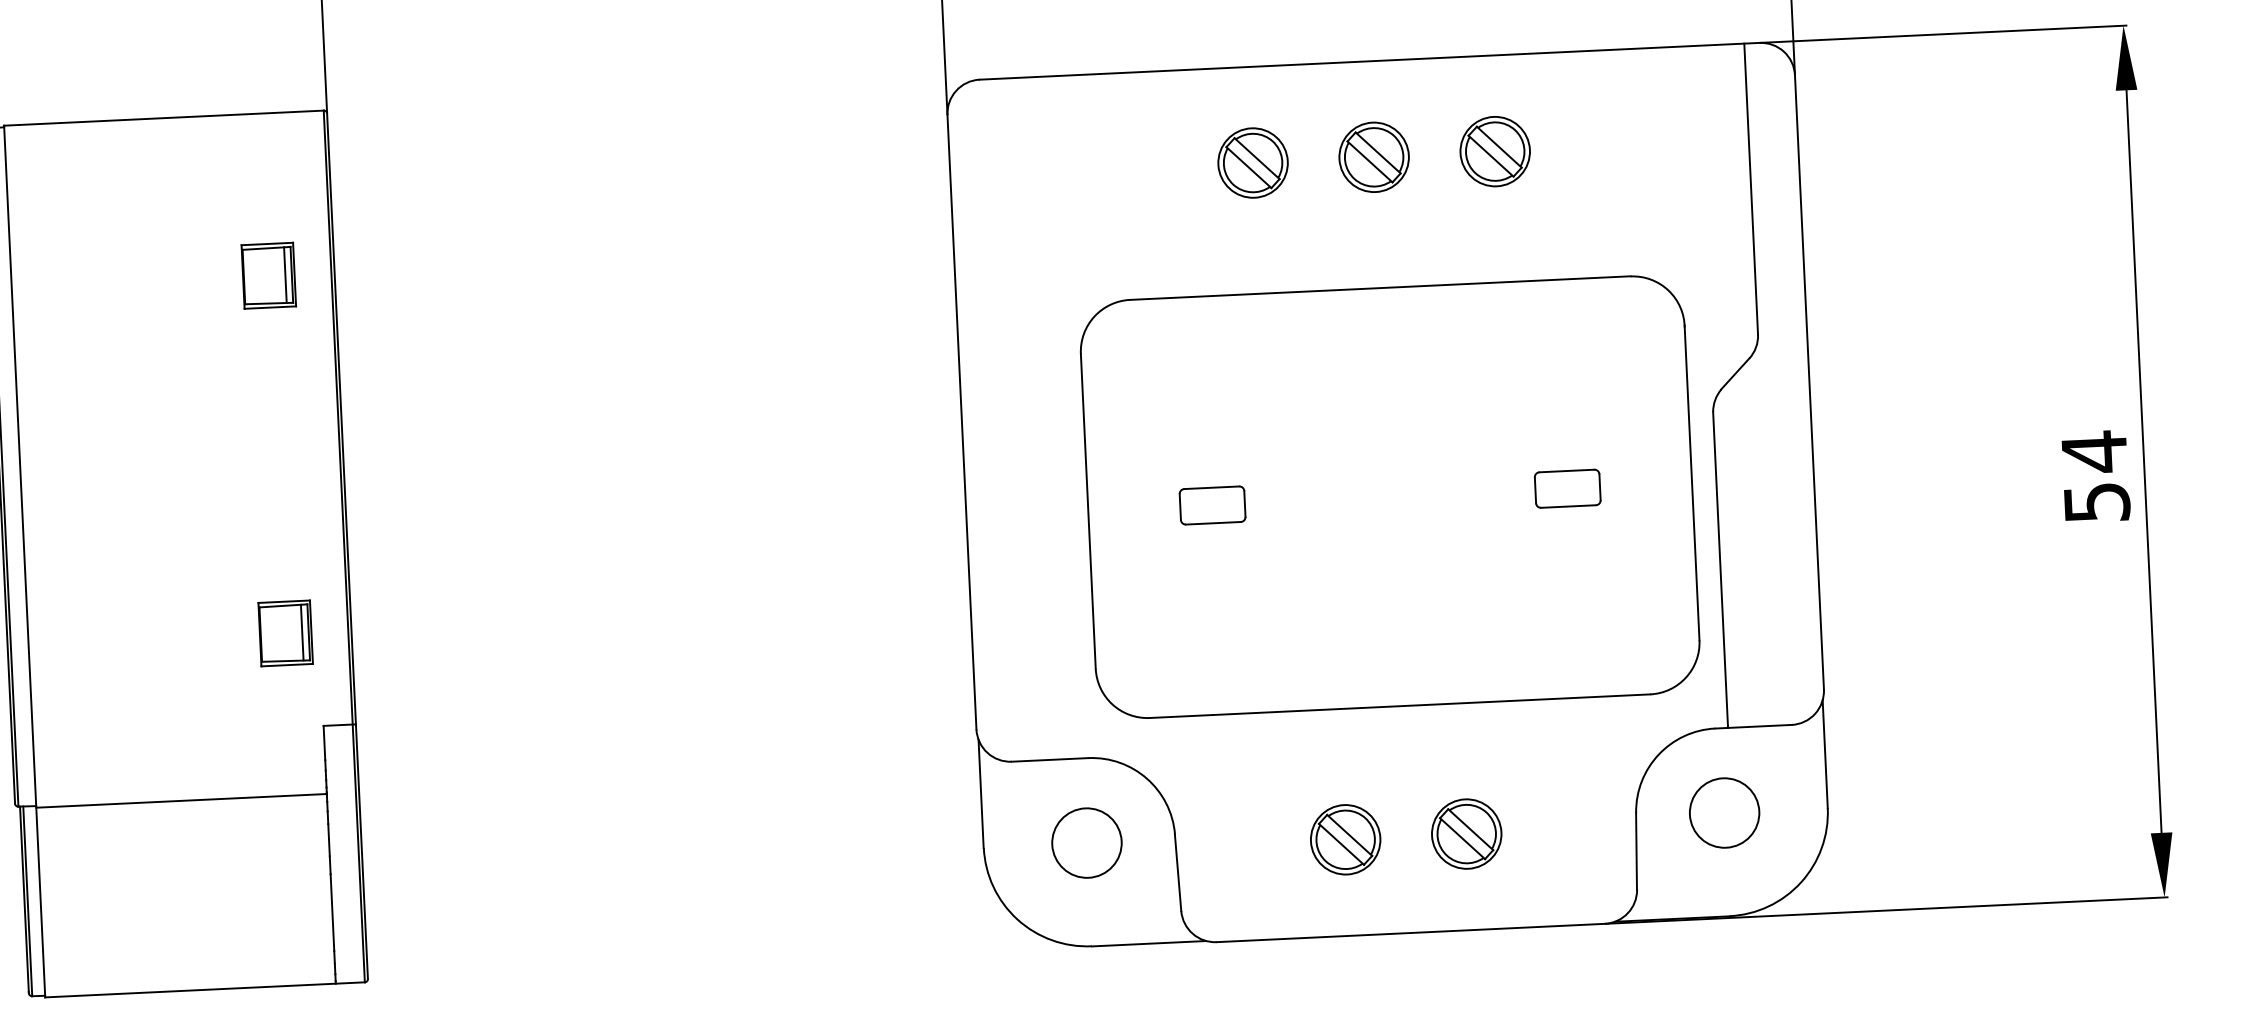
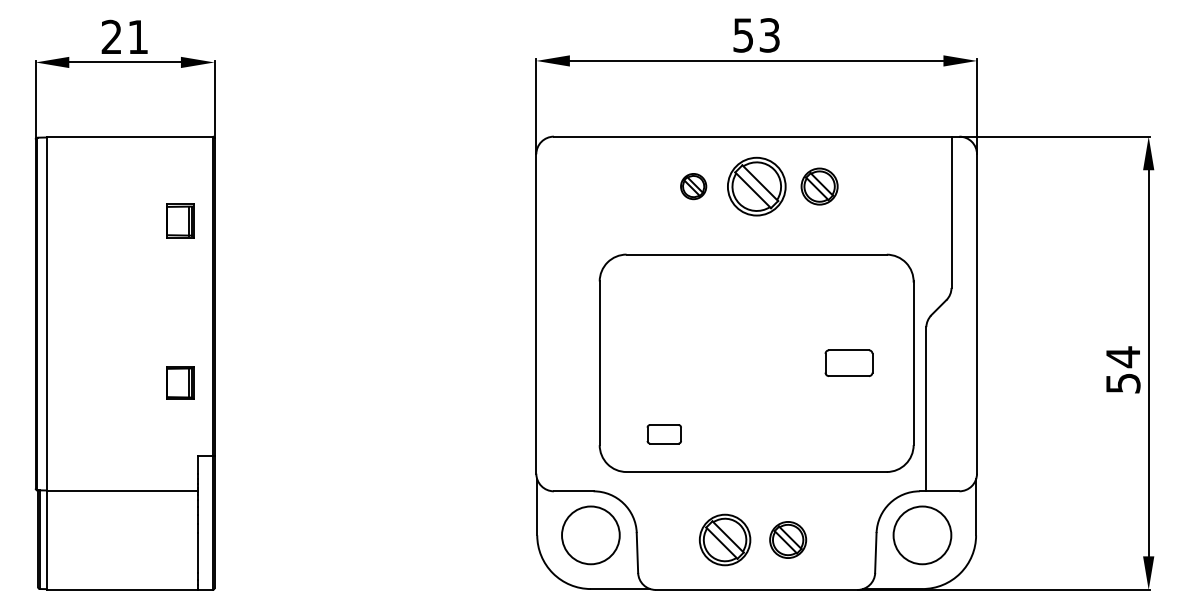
part: (1373, 157) -> (756, 186), size x1.6
part: (1252, 162) -> (693, 186), size x0.7
part: (1566, 489) -> (848, 363), size x1.4
part: (1211, 505) -> (663, 434), moved
part: (286, 632) -> (180, 382), moved
circle: (1724, 813) -> (922, 535), size x1.6
part: (1346, 838) -> (725, 539), size x1.4
circle: (1086, 843) -> (590, 535), size x1.6

